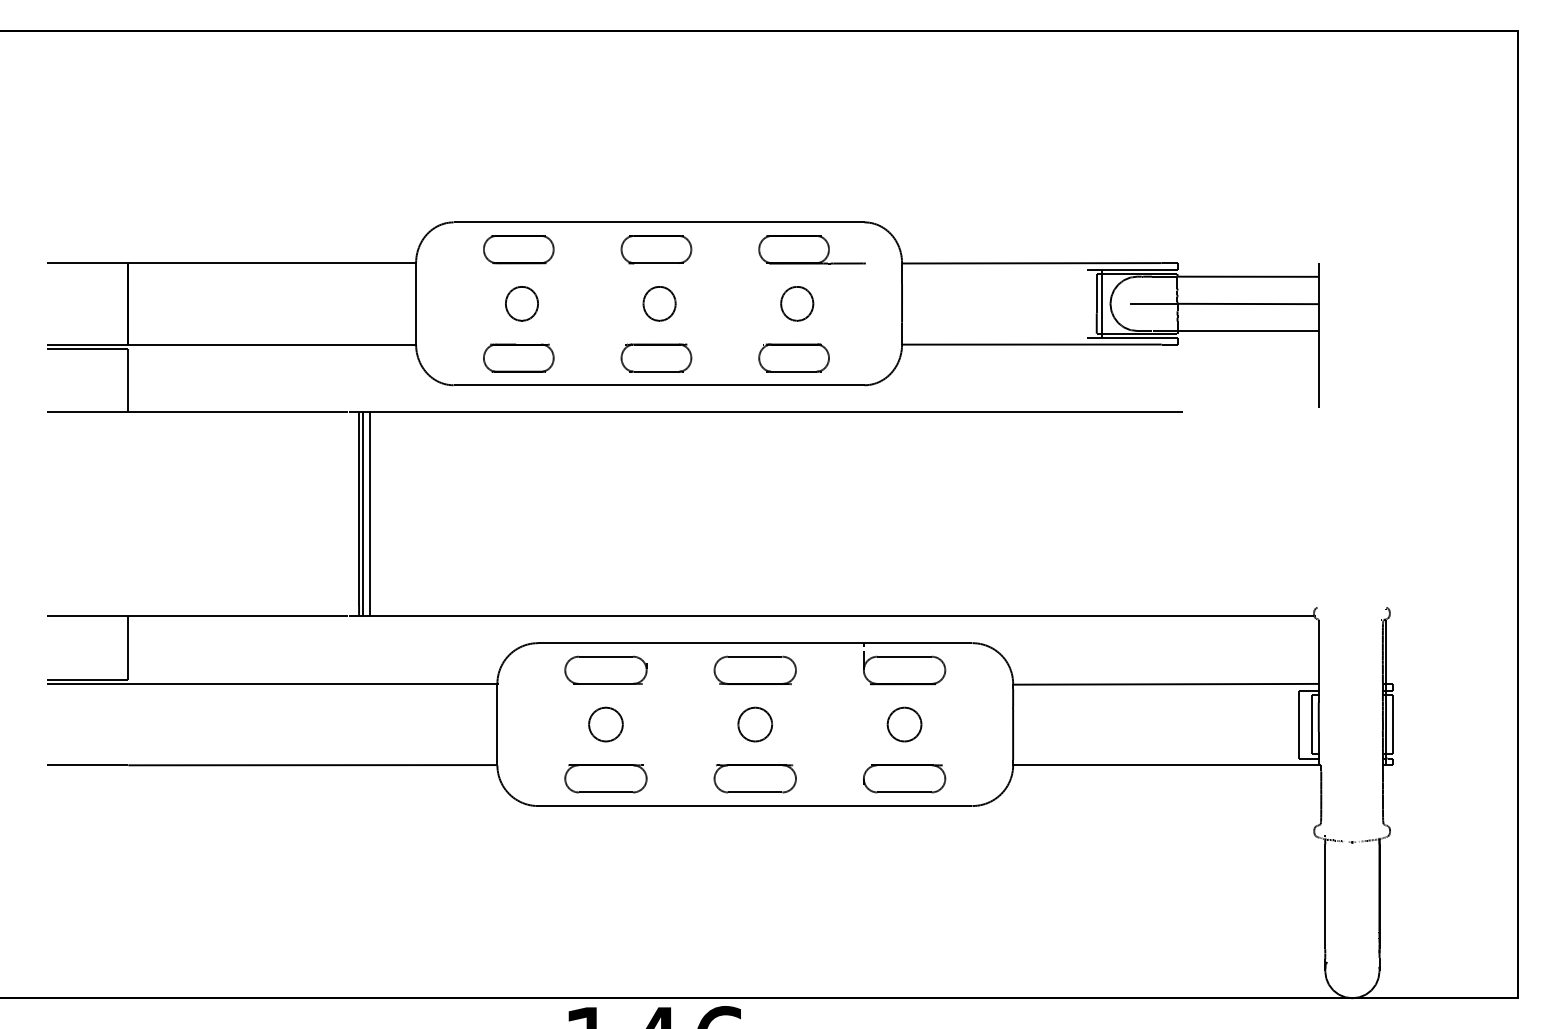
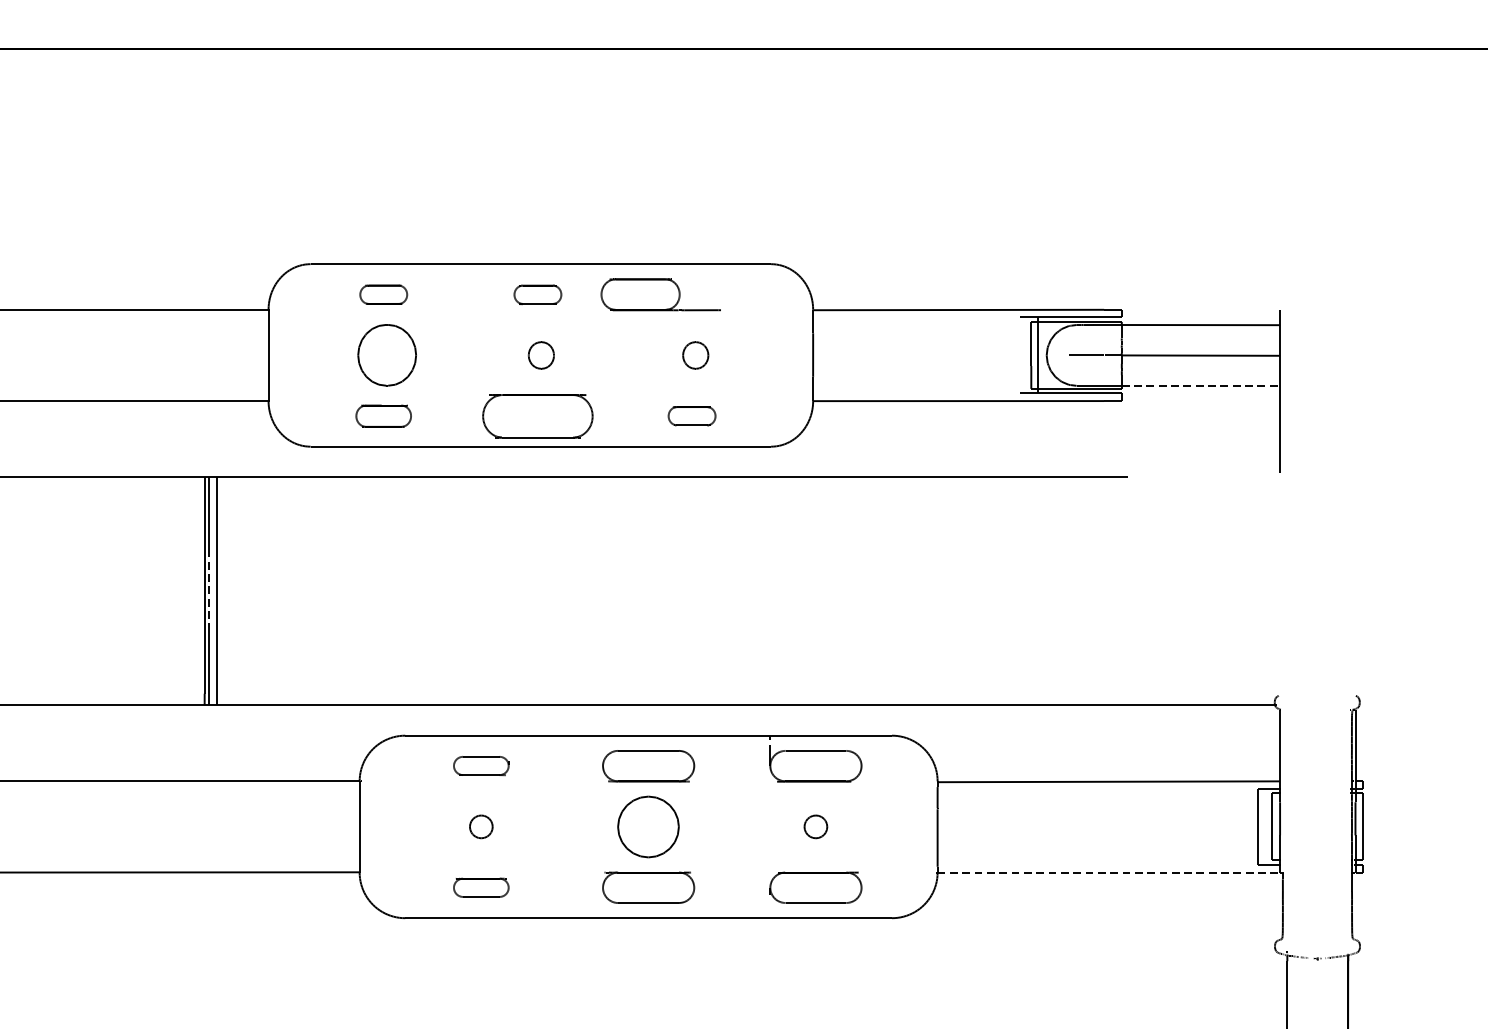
part: (518, 249) -> (383, 294), size x0.6
part: (656, 249) -> (537, 294), size x0.6
part: (811, 249) -> (660, 294), moved
part: (521, 303) -> (386, 355), size x1.6
part: (659, 303) -> (541, 355), size x0.7
part: (797, 303) -> (695, 355), size x0.7
line: (1248, 330) -> (1201, 385), solid -> dashed
part: (518, 357) -> (383, 415), size x0.7
part: (656, 357) -> (537, 415), size x1.4
part: (793, 357) -> (691, 415), size x0.6
line: (363, 514) -> (209, 591), solid -> dashed
part: (605, 669) -> (480, 765), size x0.6
part: (605, 724) -> (480, 826), size x0.6
part: (755, 724) -> (648, 826), size x1.6
part: (904, 724) -> (815, 826), size x0.6
line: (1165, 765) -> (1108, 872), solid -> dashed
part: (605, 778) -> (480, 887), size x0.6

